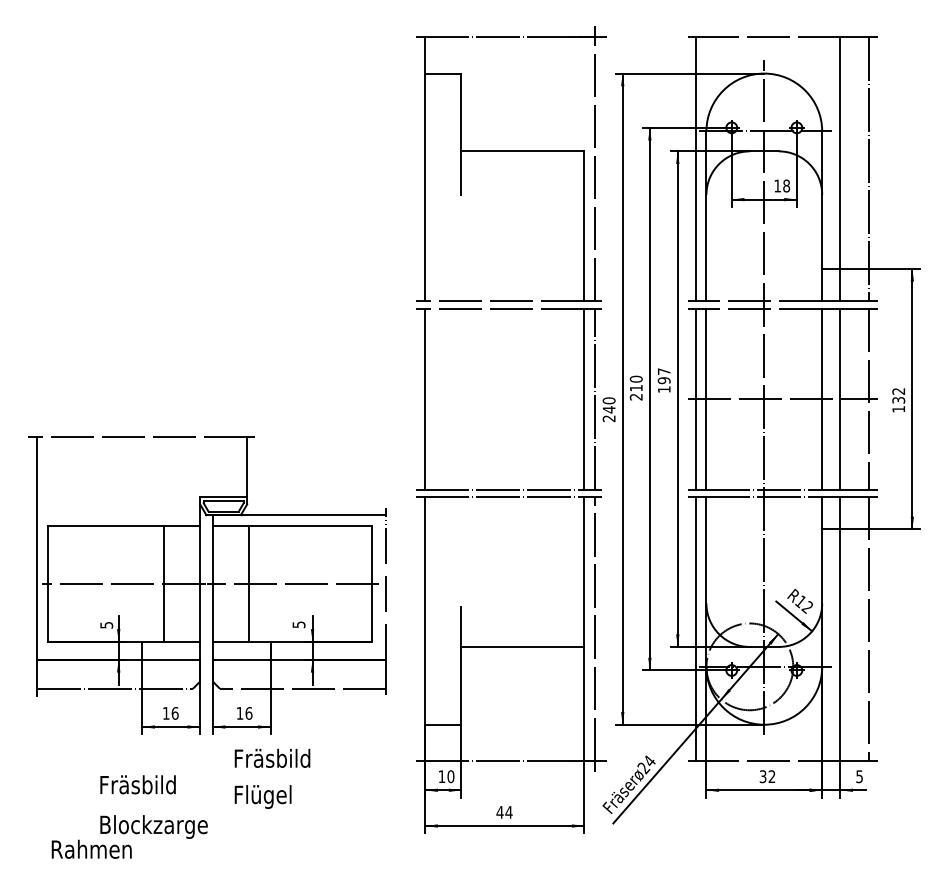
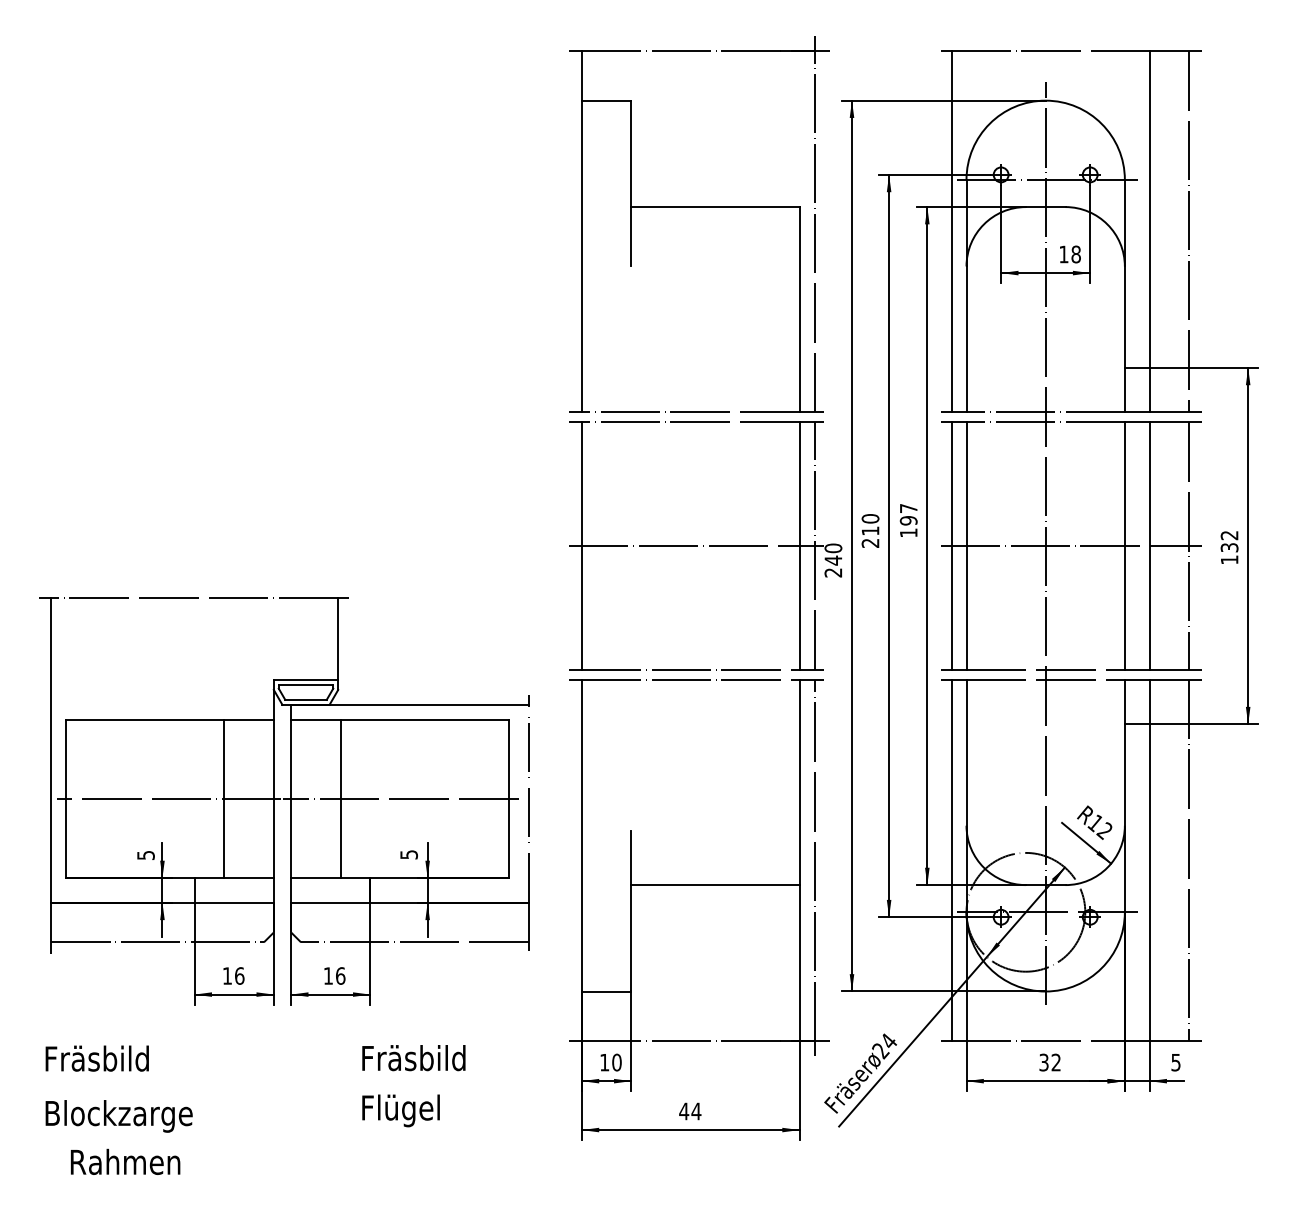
line: (508, 399) -> (695, 546), added
text: (272, 778) -> (413, 1085), moved
text: (153, 806) -> (118, 1088), moved

